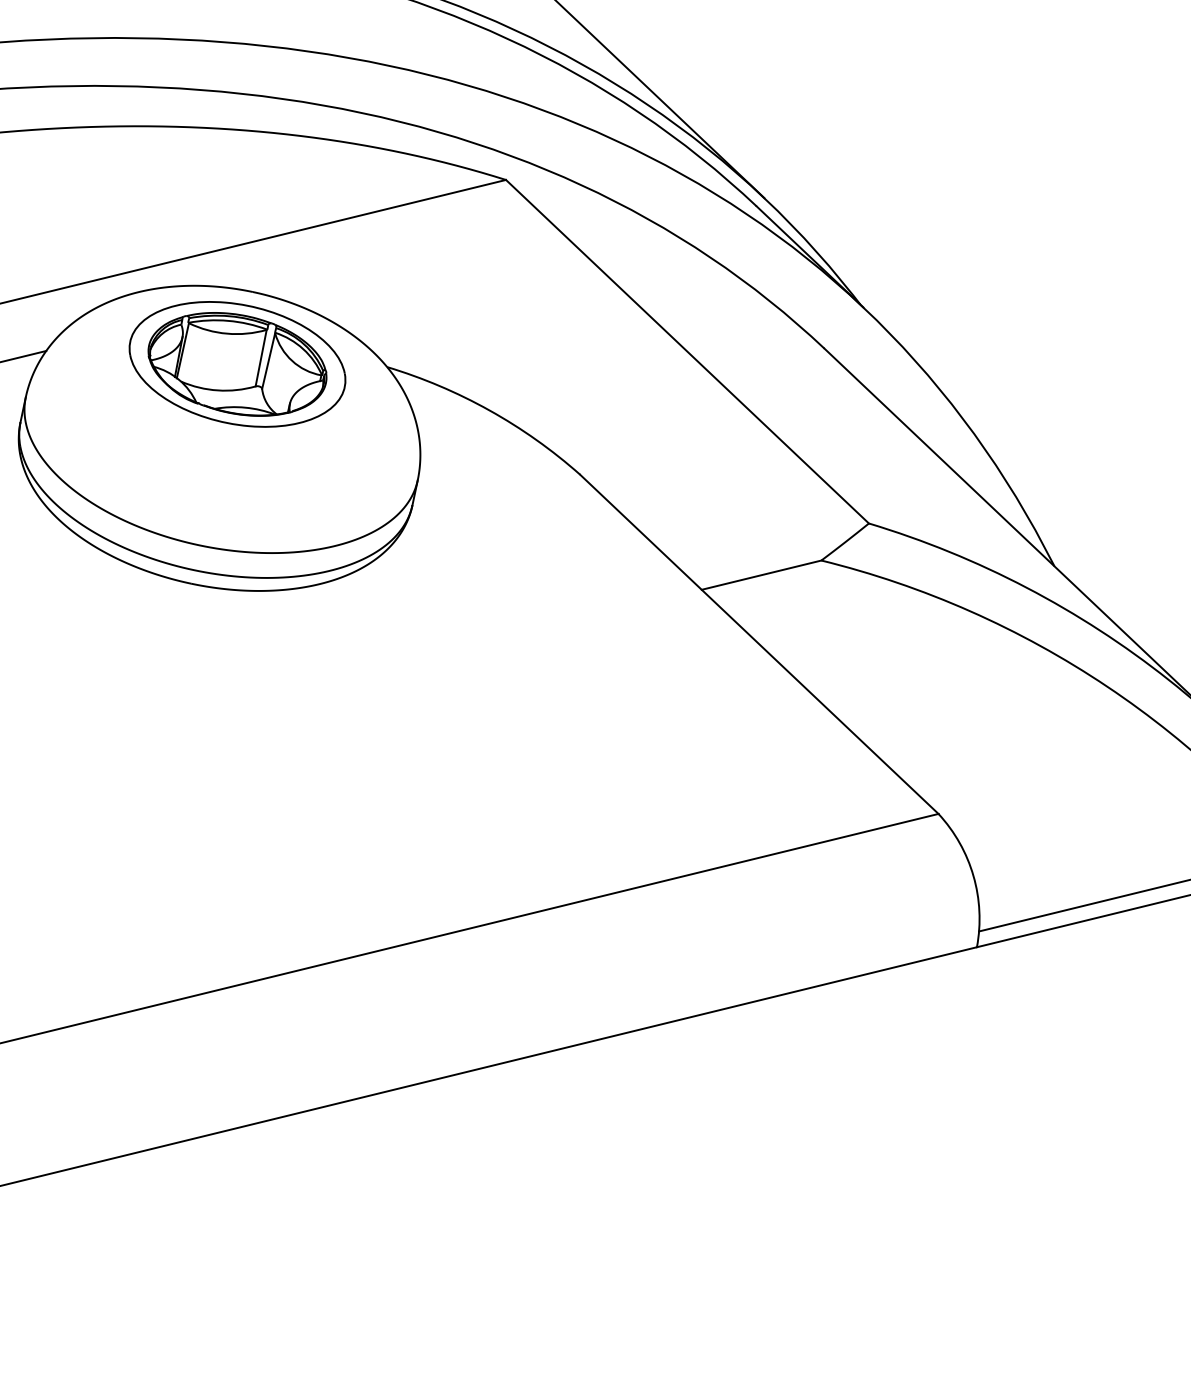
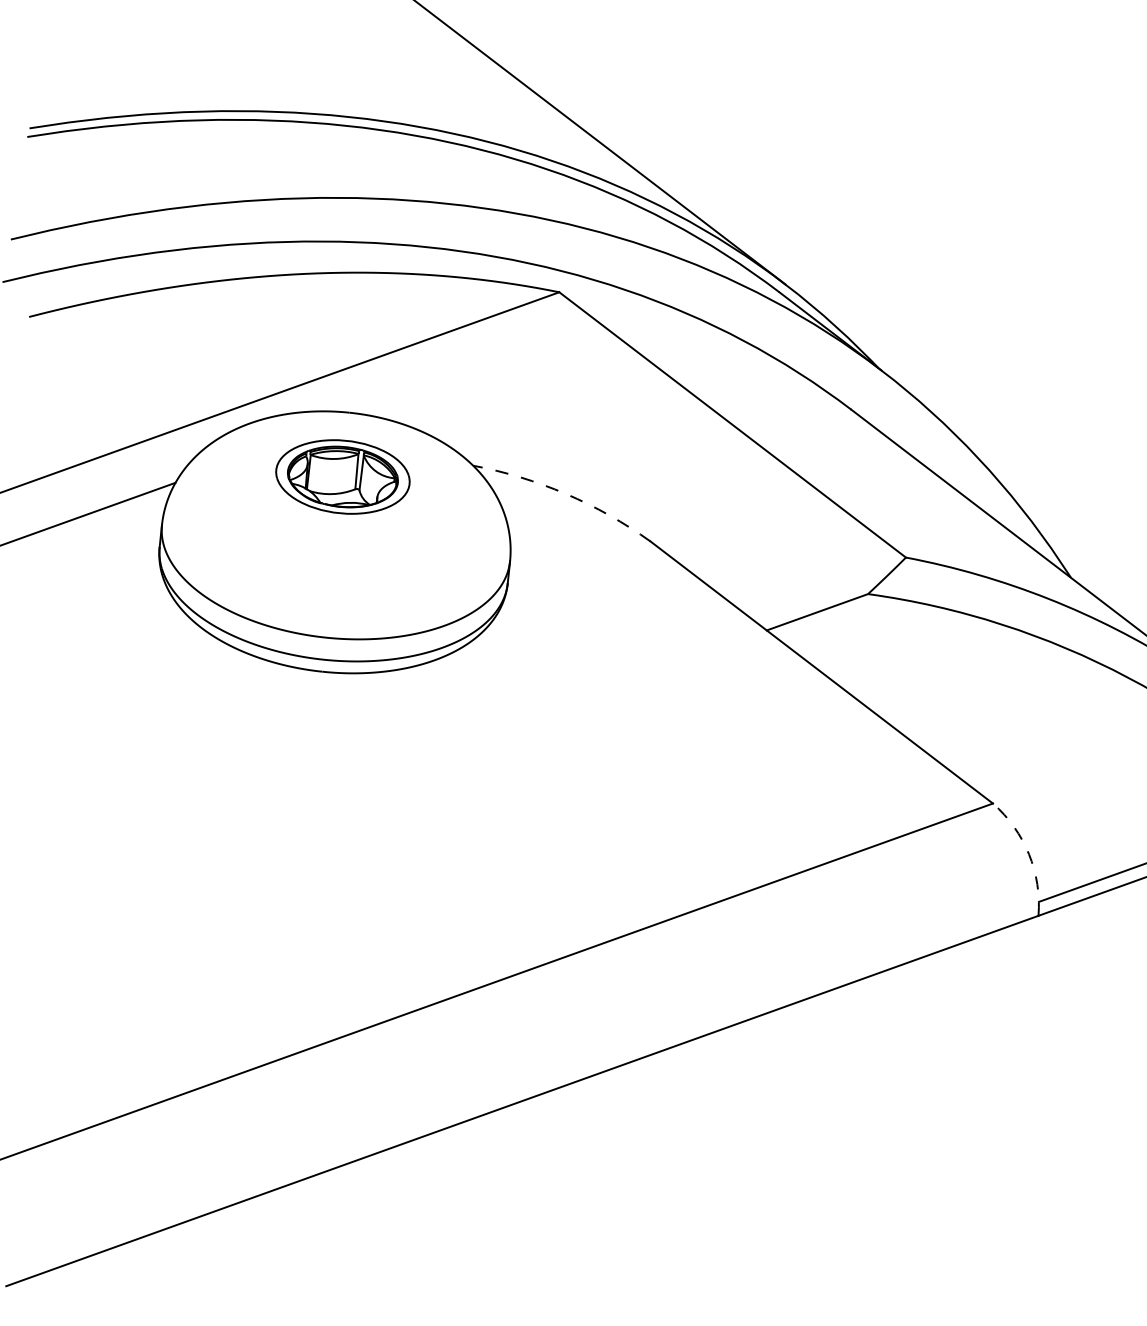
part: (237, 363) -> (342, 476), size x0.7
arc: (489, 411) -> (566, 494), solid -> dashed
arc: (974, 876) -> (1029, 854), solid -> dashed

